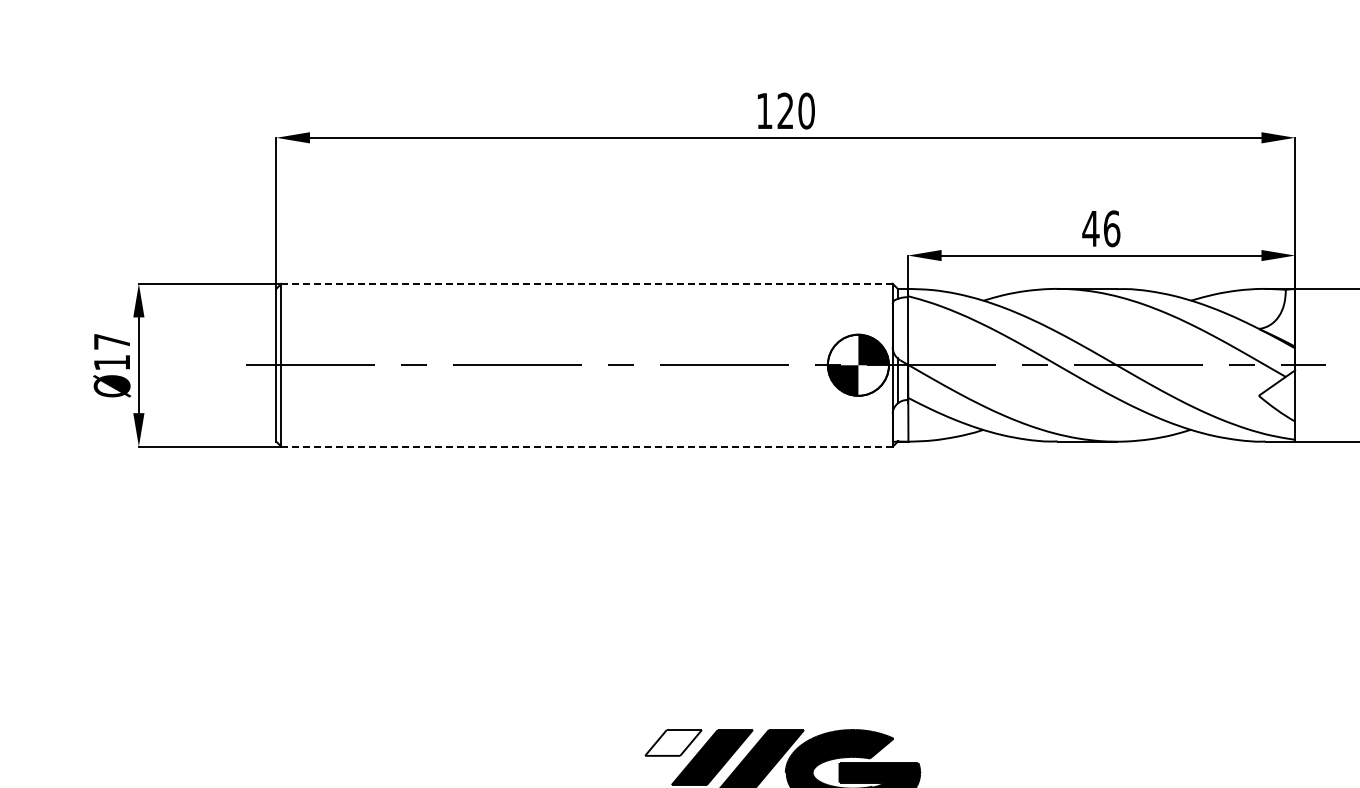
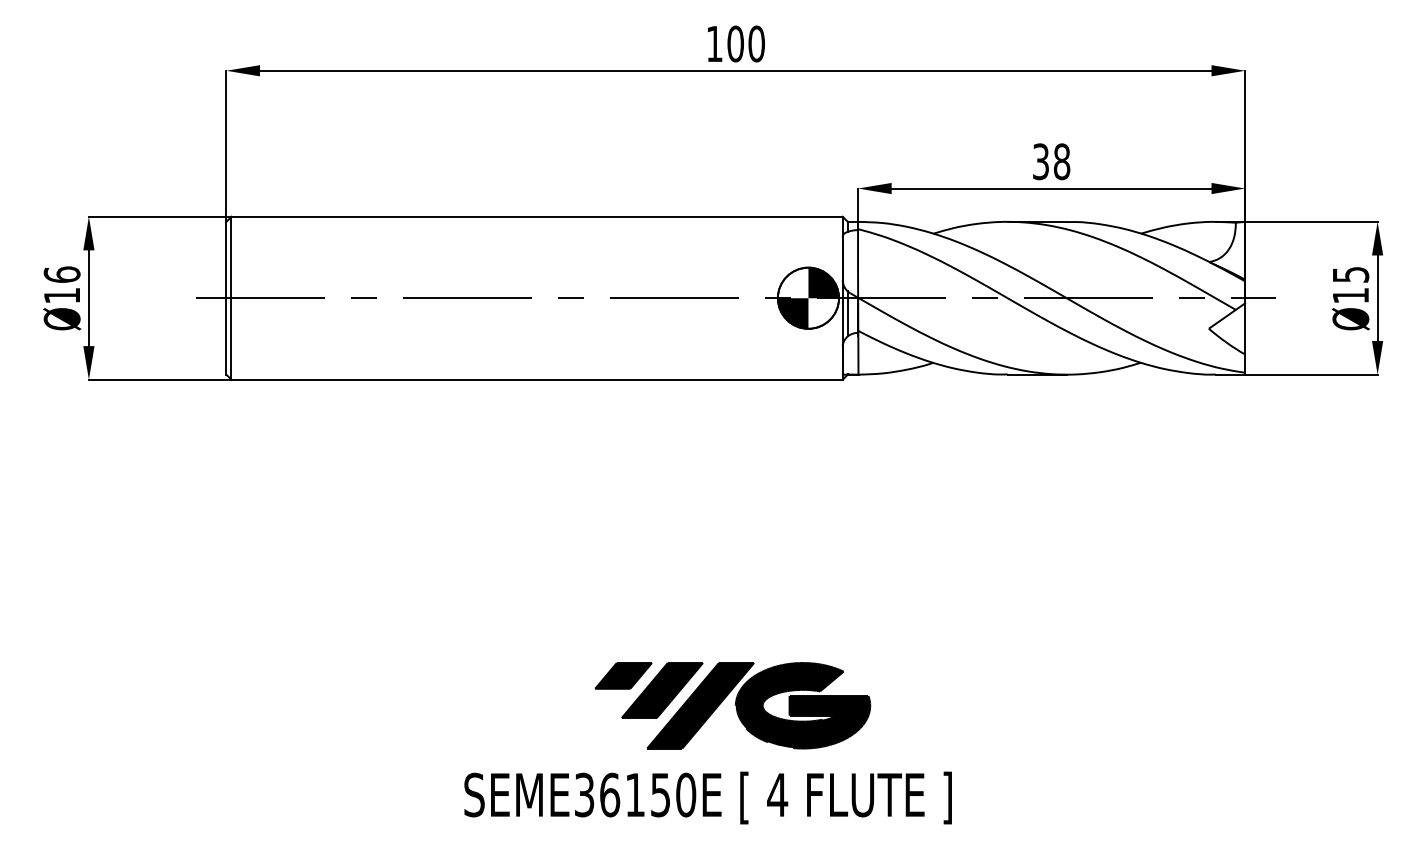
text: (785, 110) -> (735, 43), 120 -> 100
text: (1101, 228) -> (1051, 161), 46 -> 38
line: (587, 283) -> (537, 216), dashed -> solid
text: (111, 341) -> (61, 274), Ø17 -> Ø16
line: (587, 446) -> (537, 379), dashed -> solid
fill: (673, 742) -> (623, 675), added

